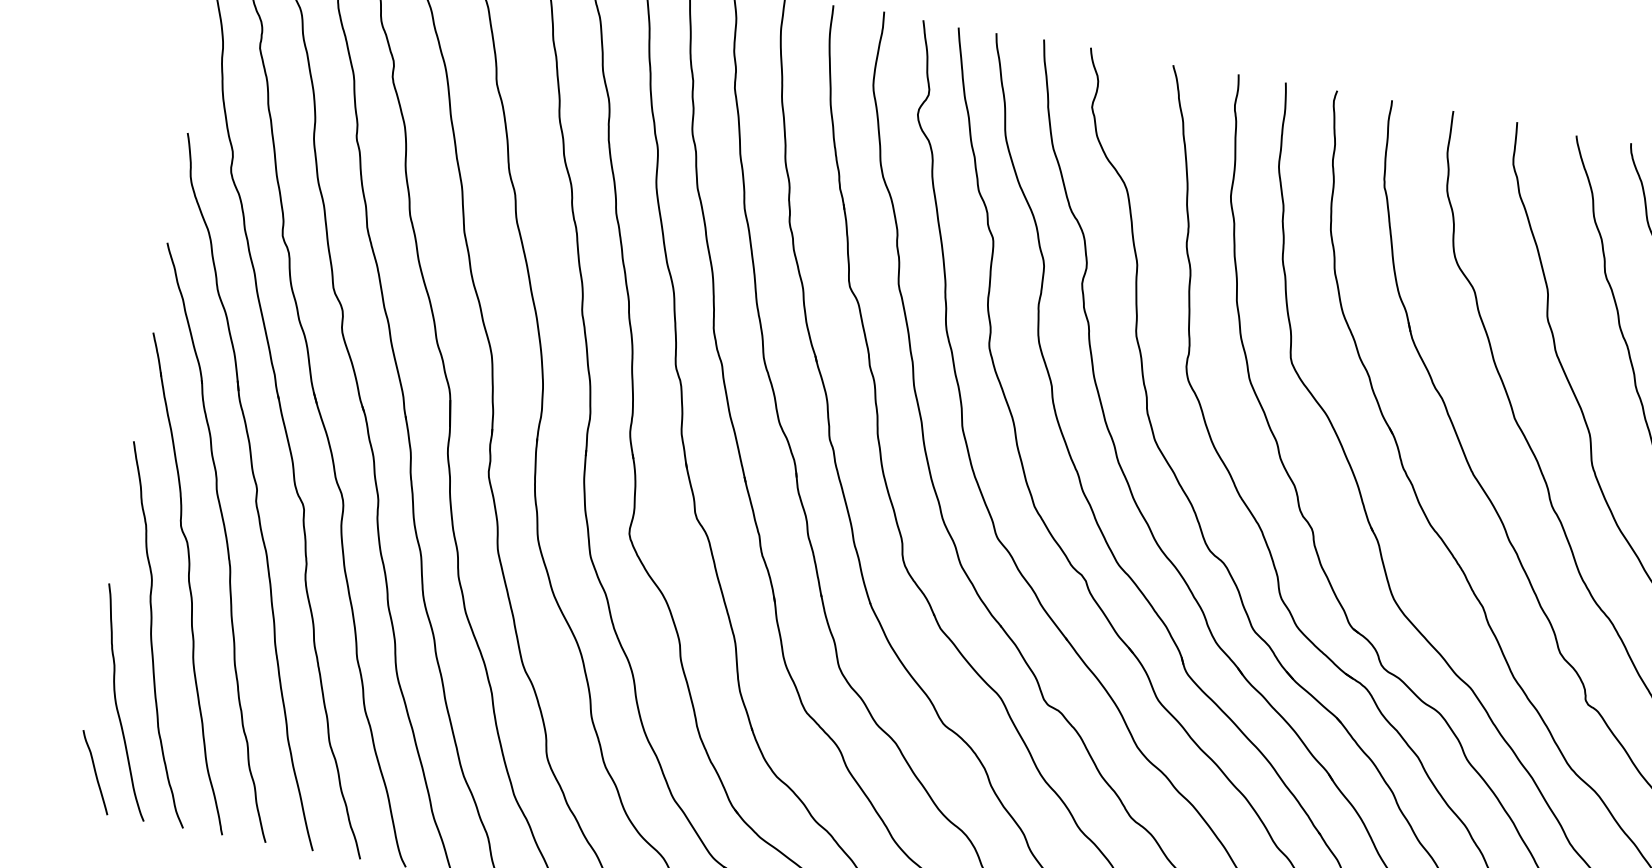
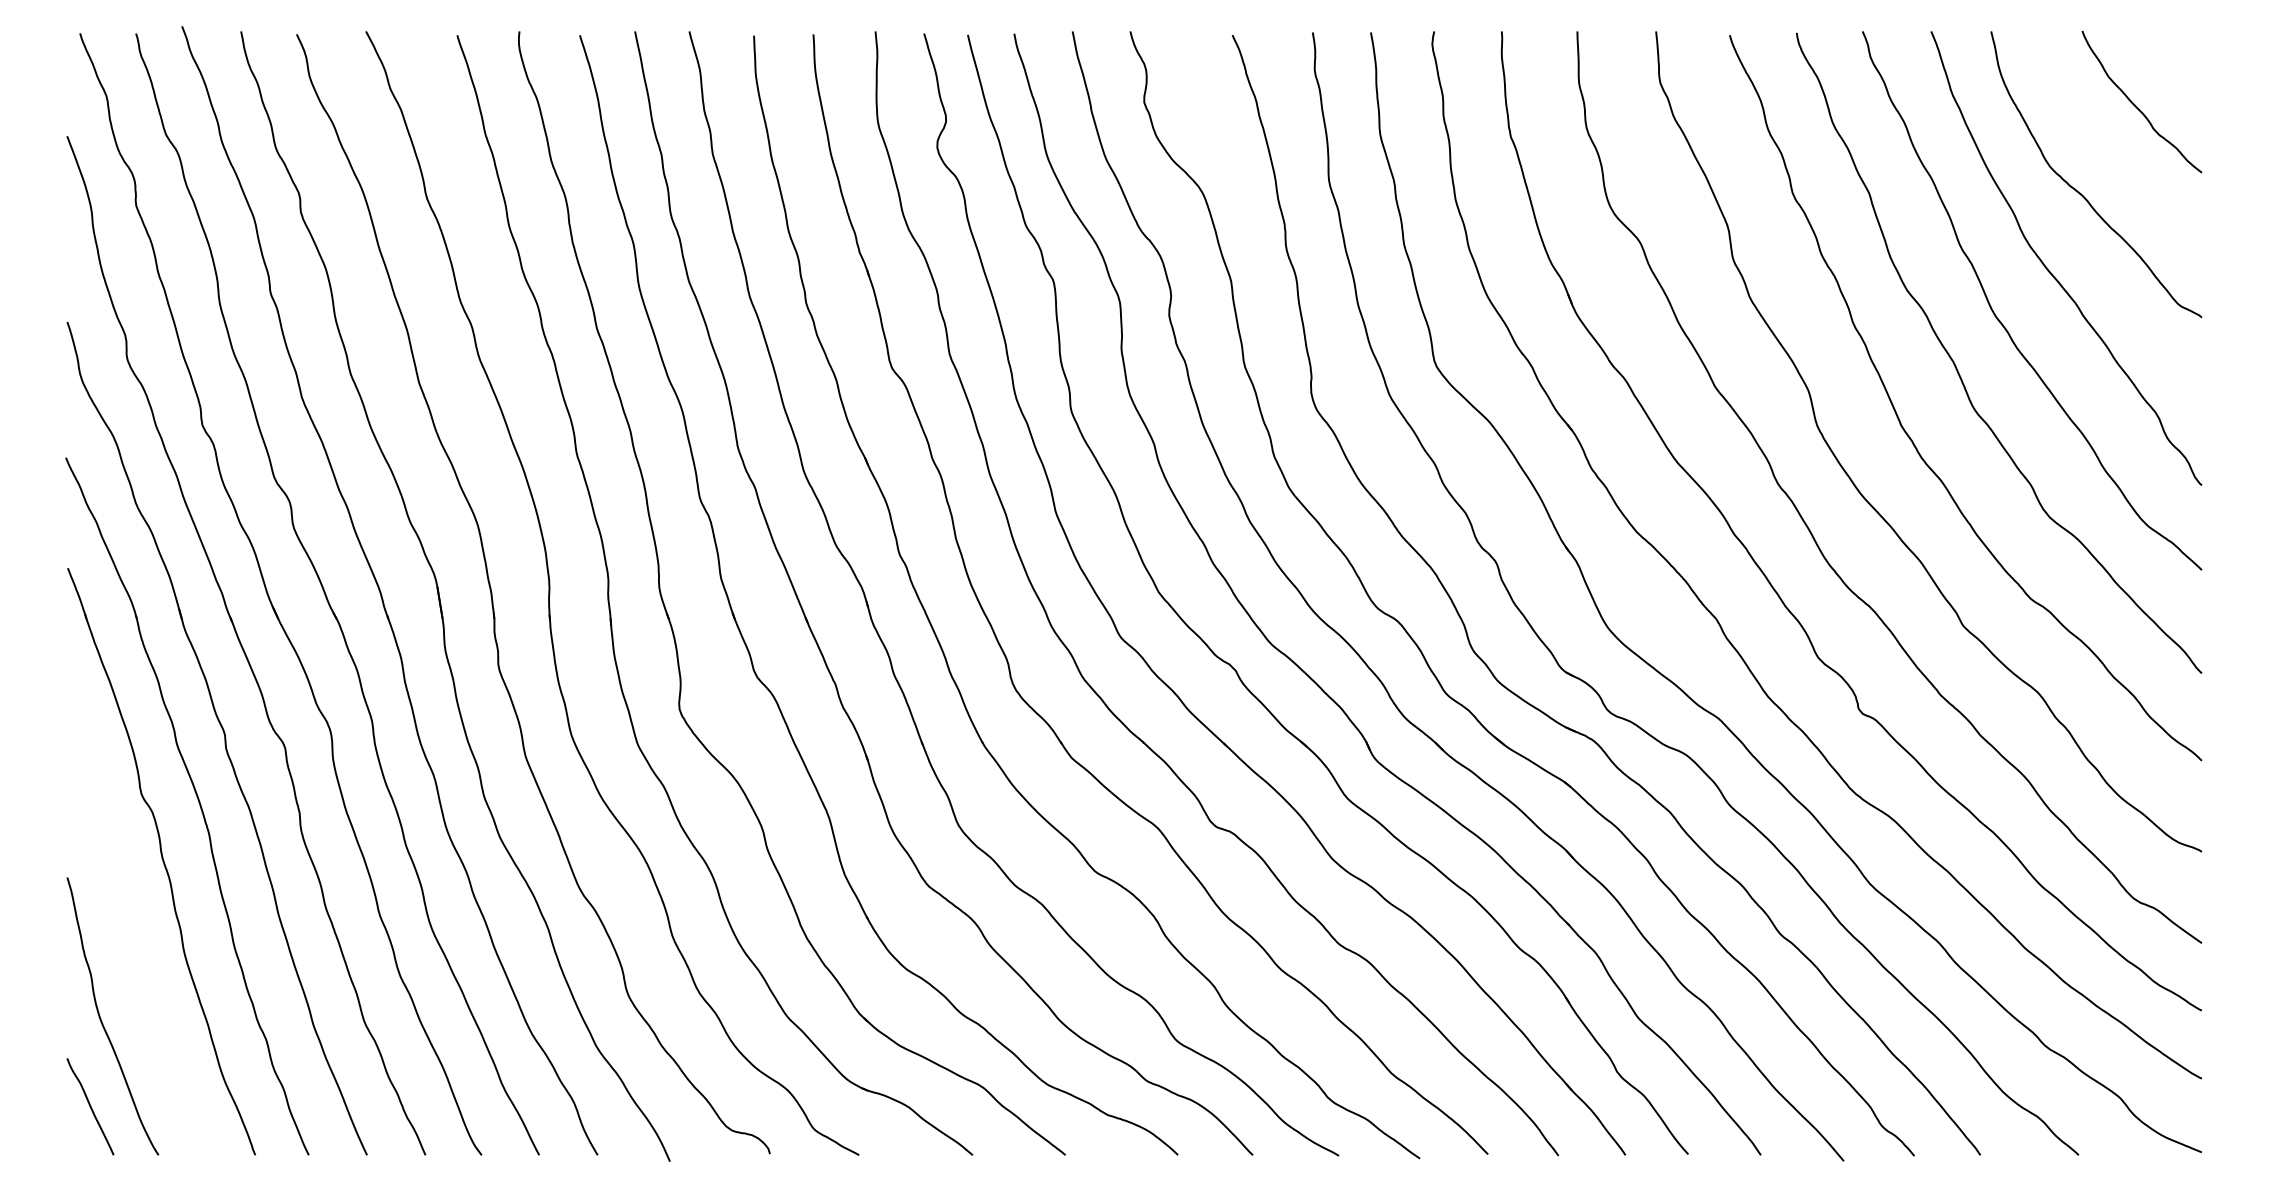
curve: (152, 634) -> (129, 929), removed

